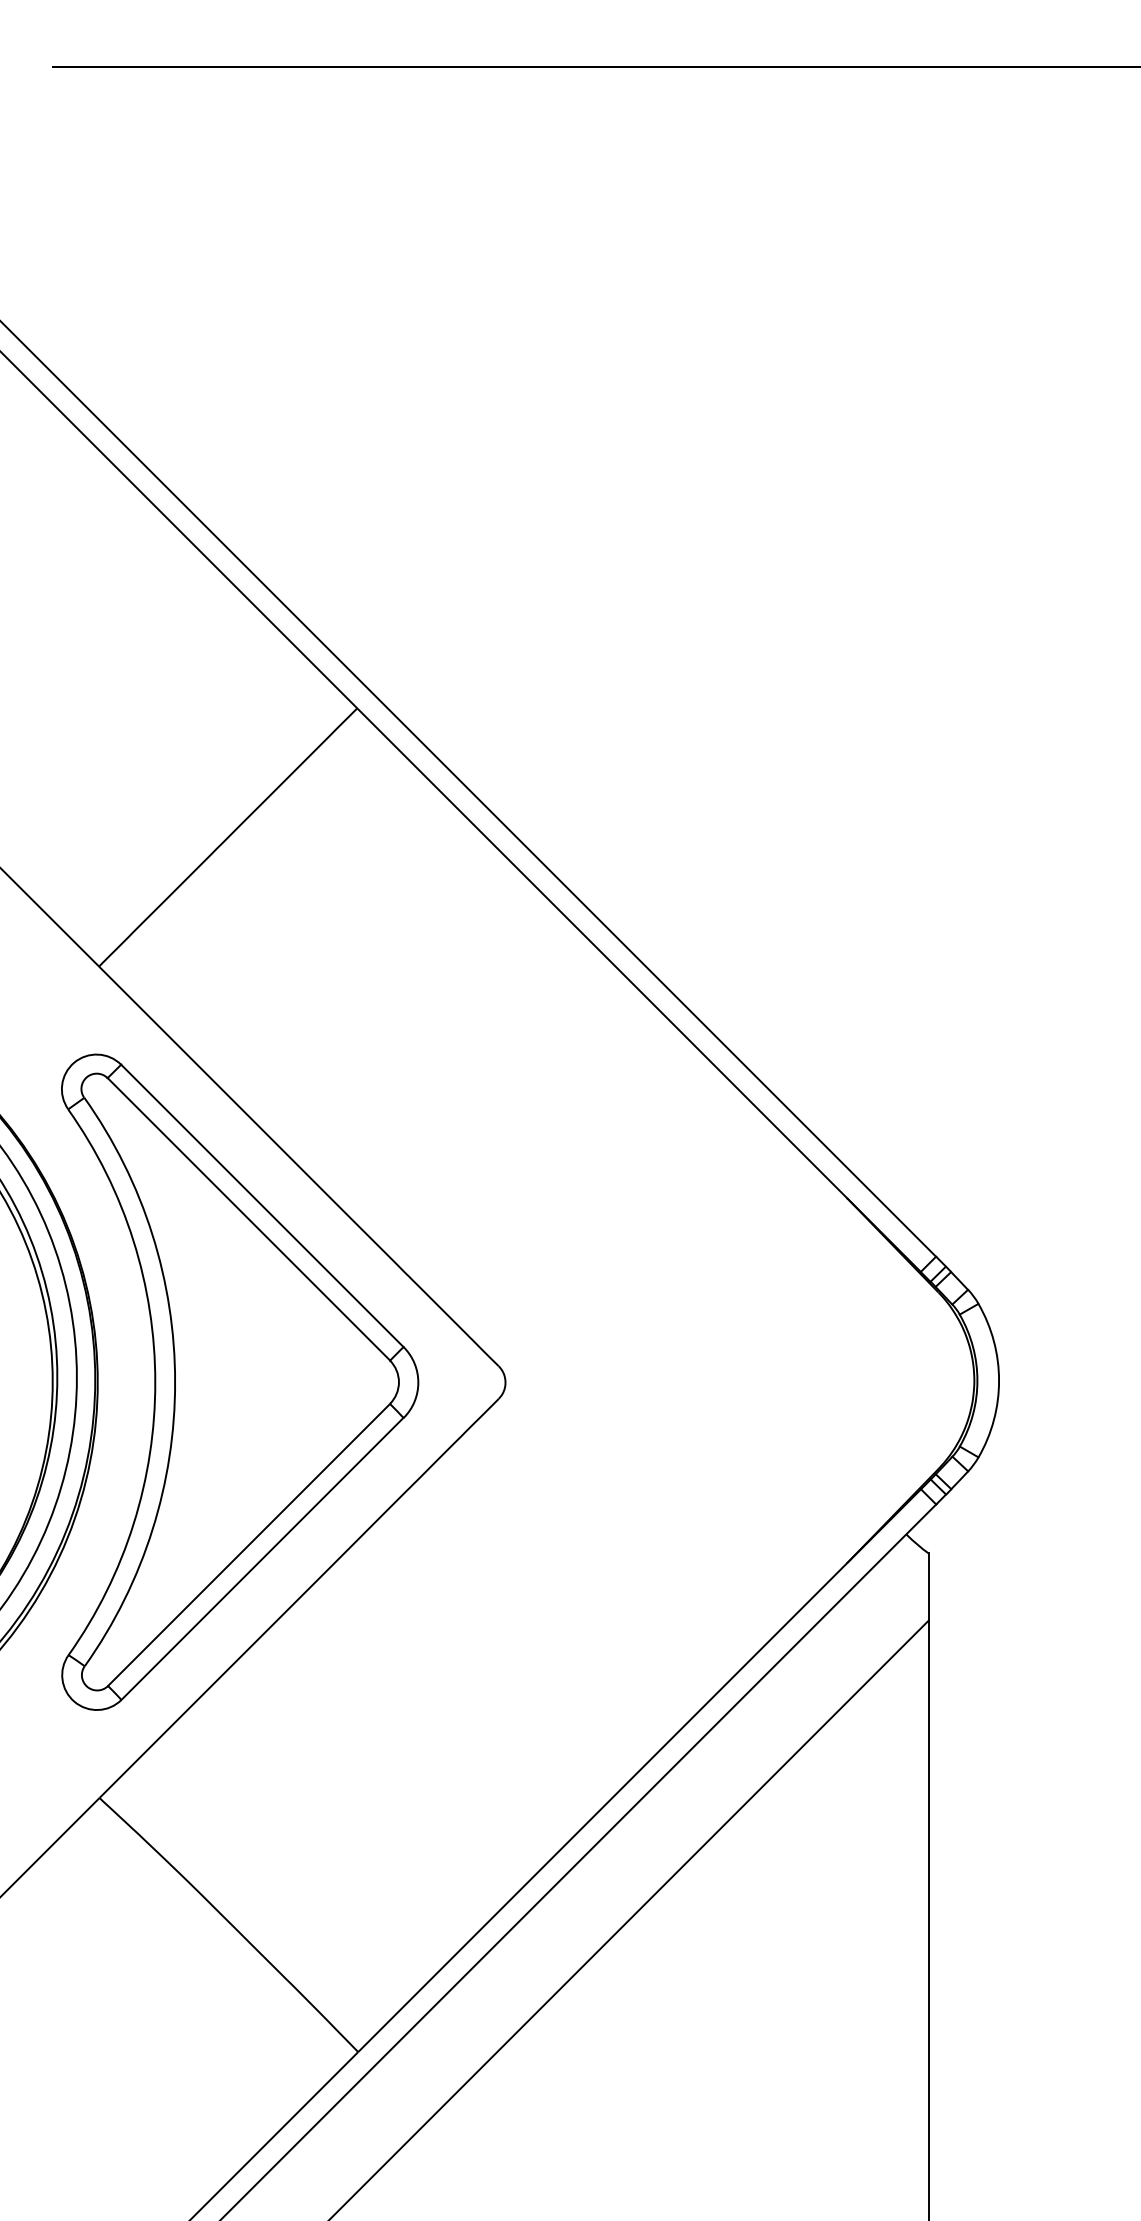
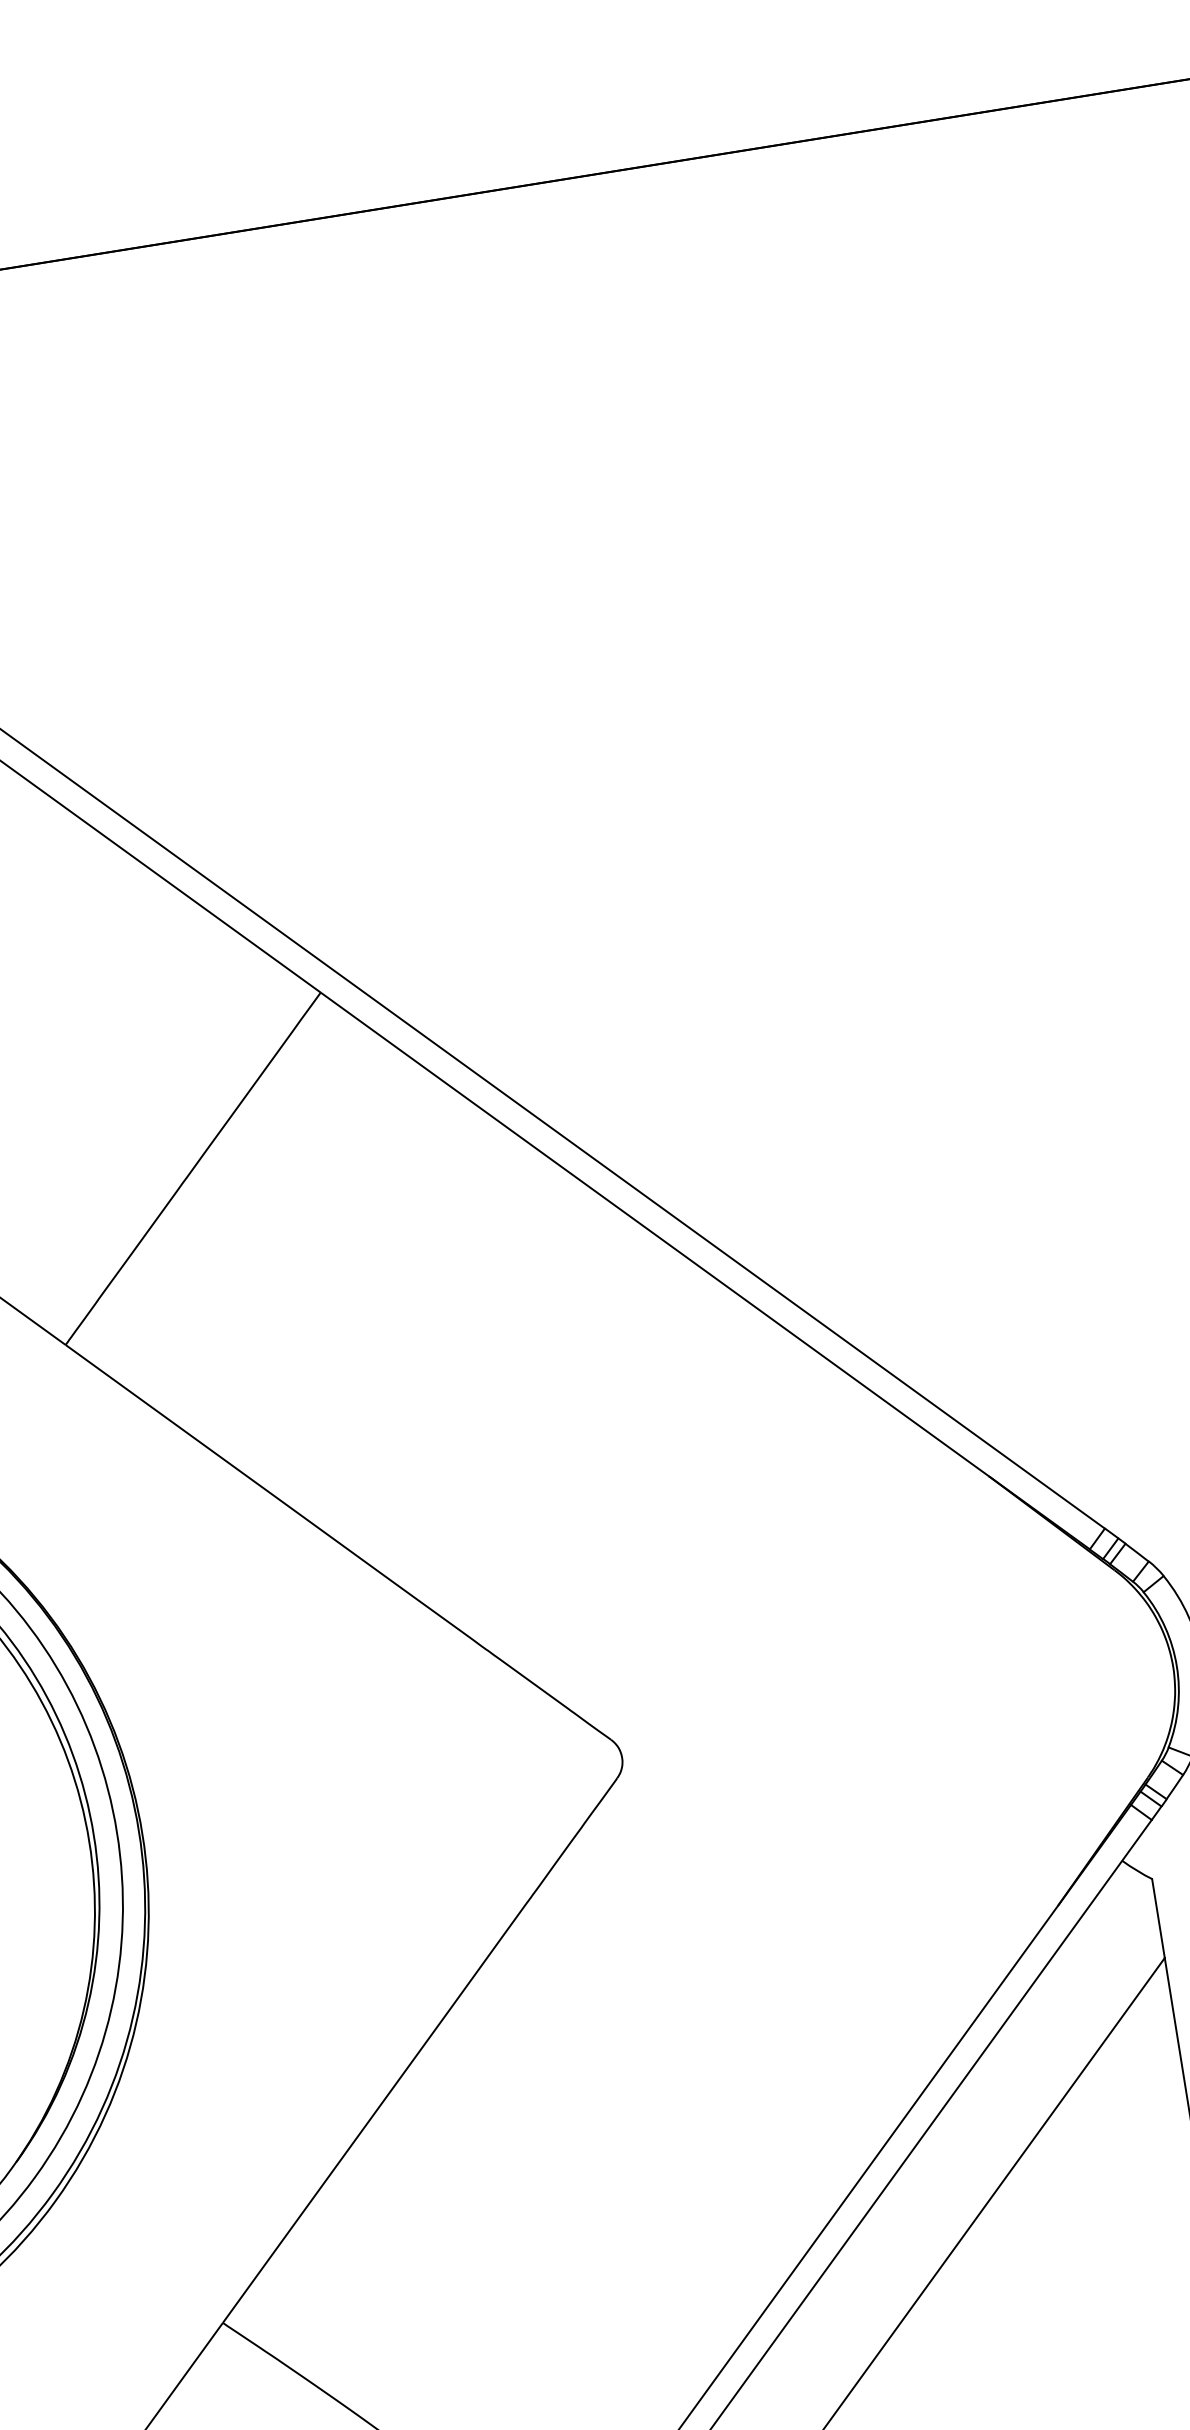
part: (240, 1381) -> (310, 1806), removed

